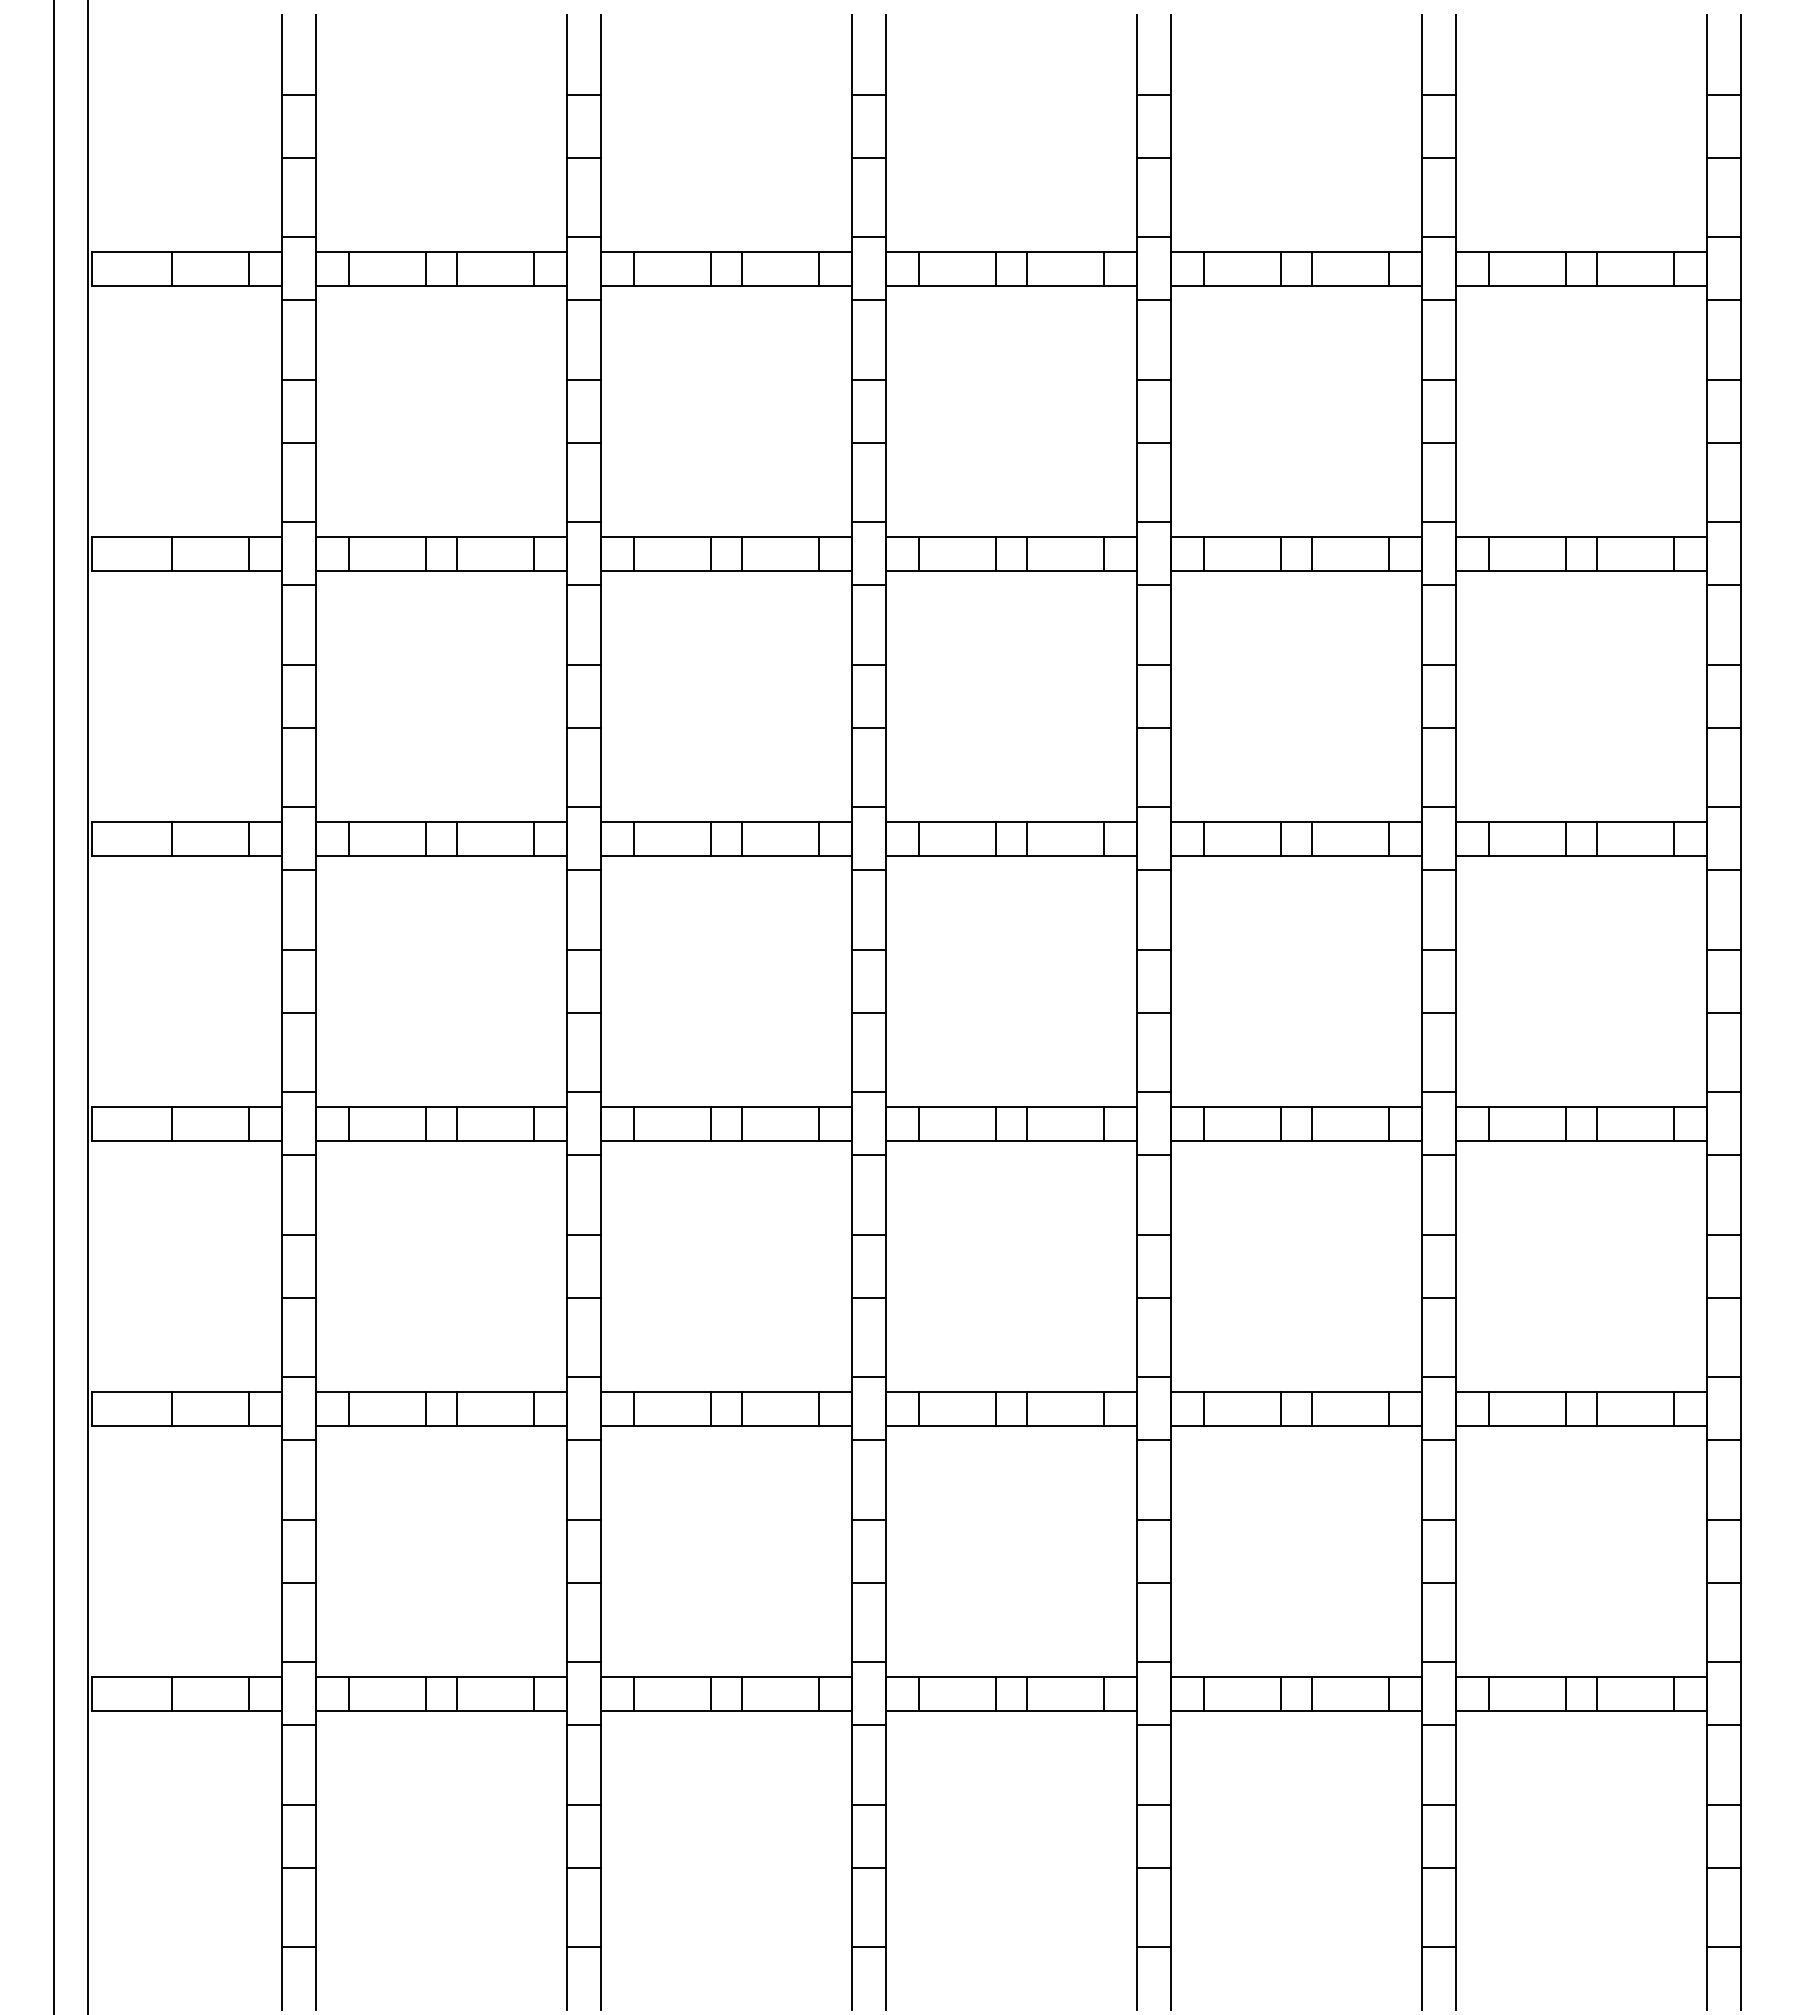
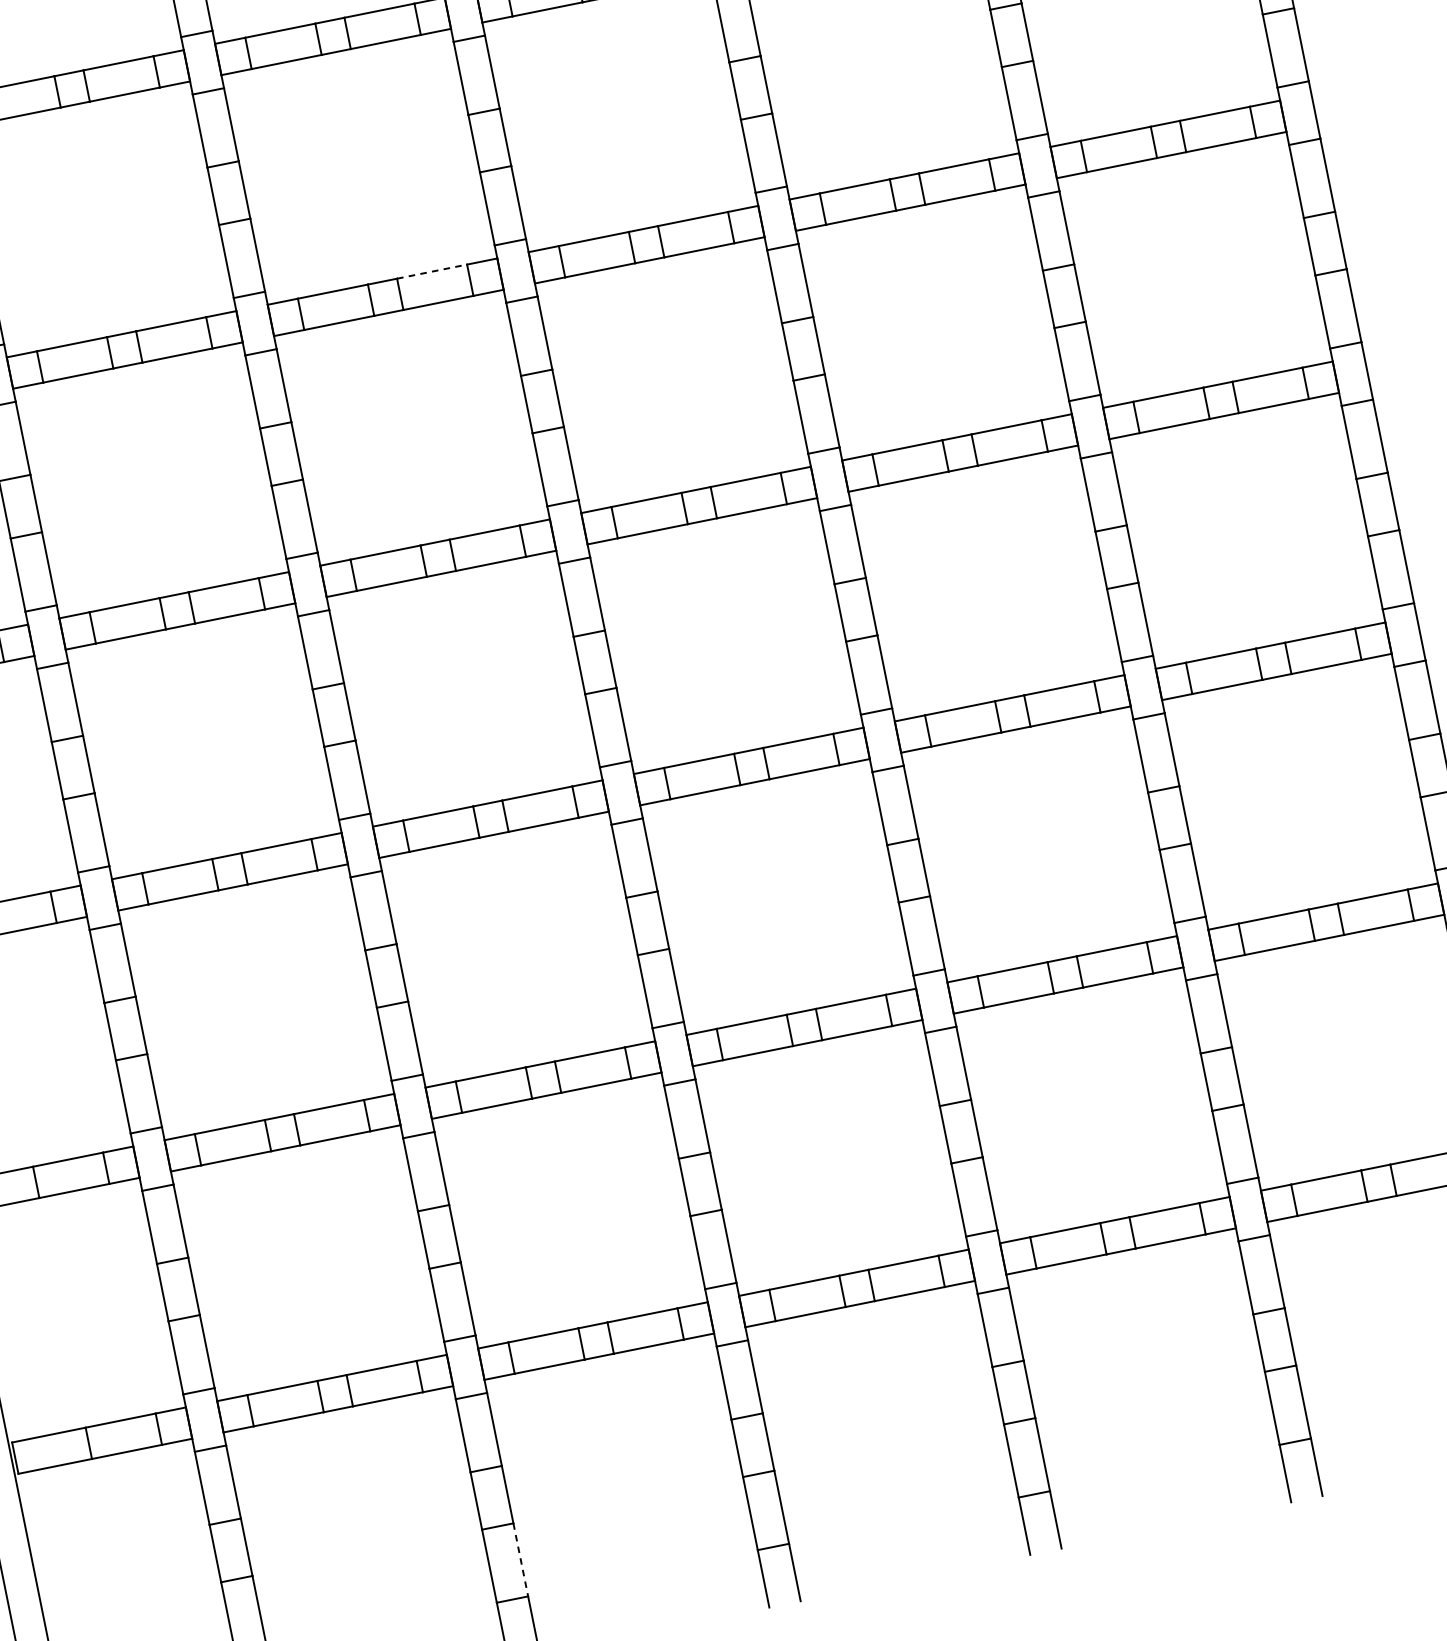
line: (781, 536) -> (432, 271), solid -> dashed
line: (601, 1907) -> (521, 1559), solid -> dashed

